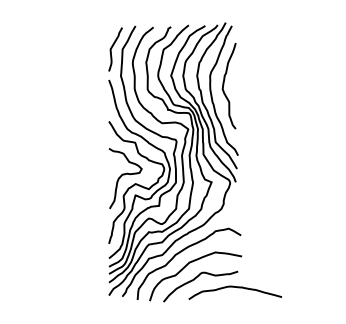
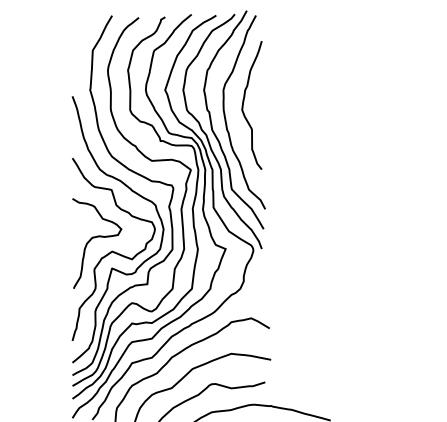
curve: (112, 48) -> (77, 49), removed

